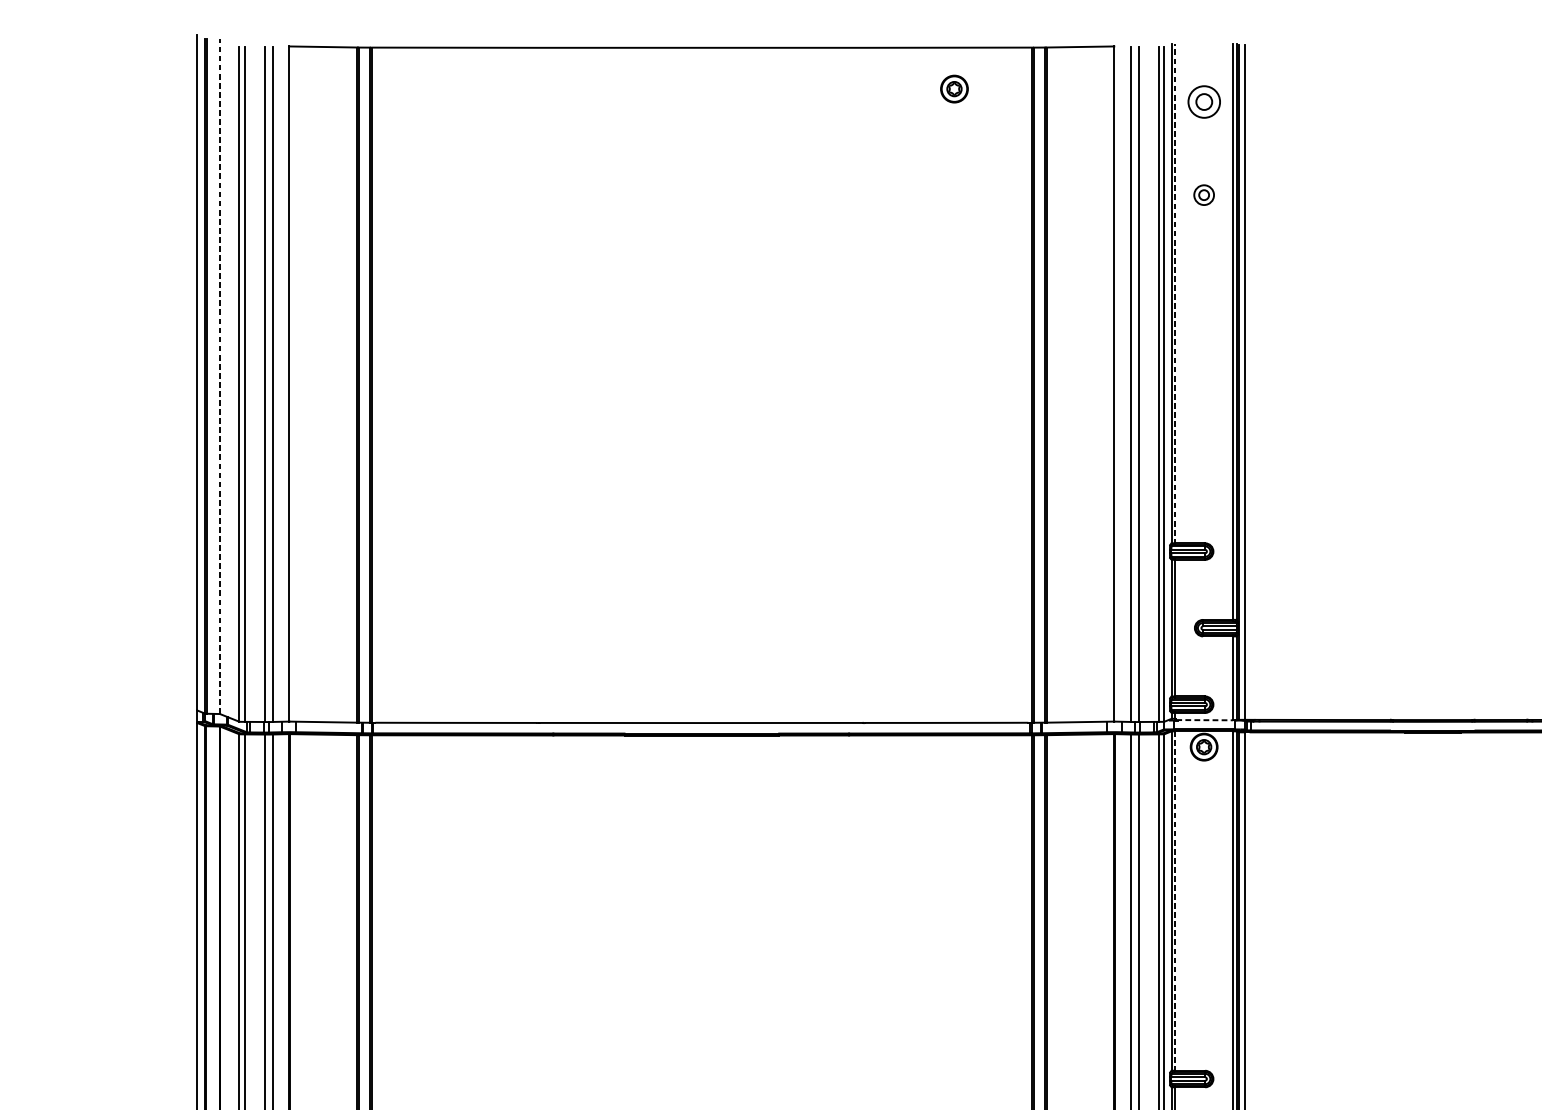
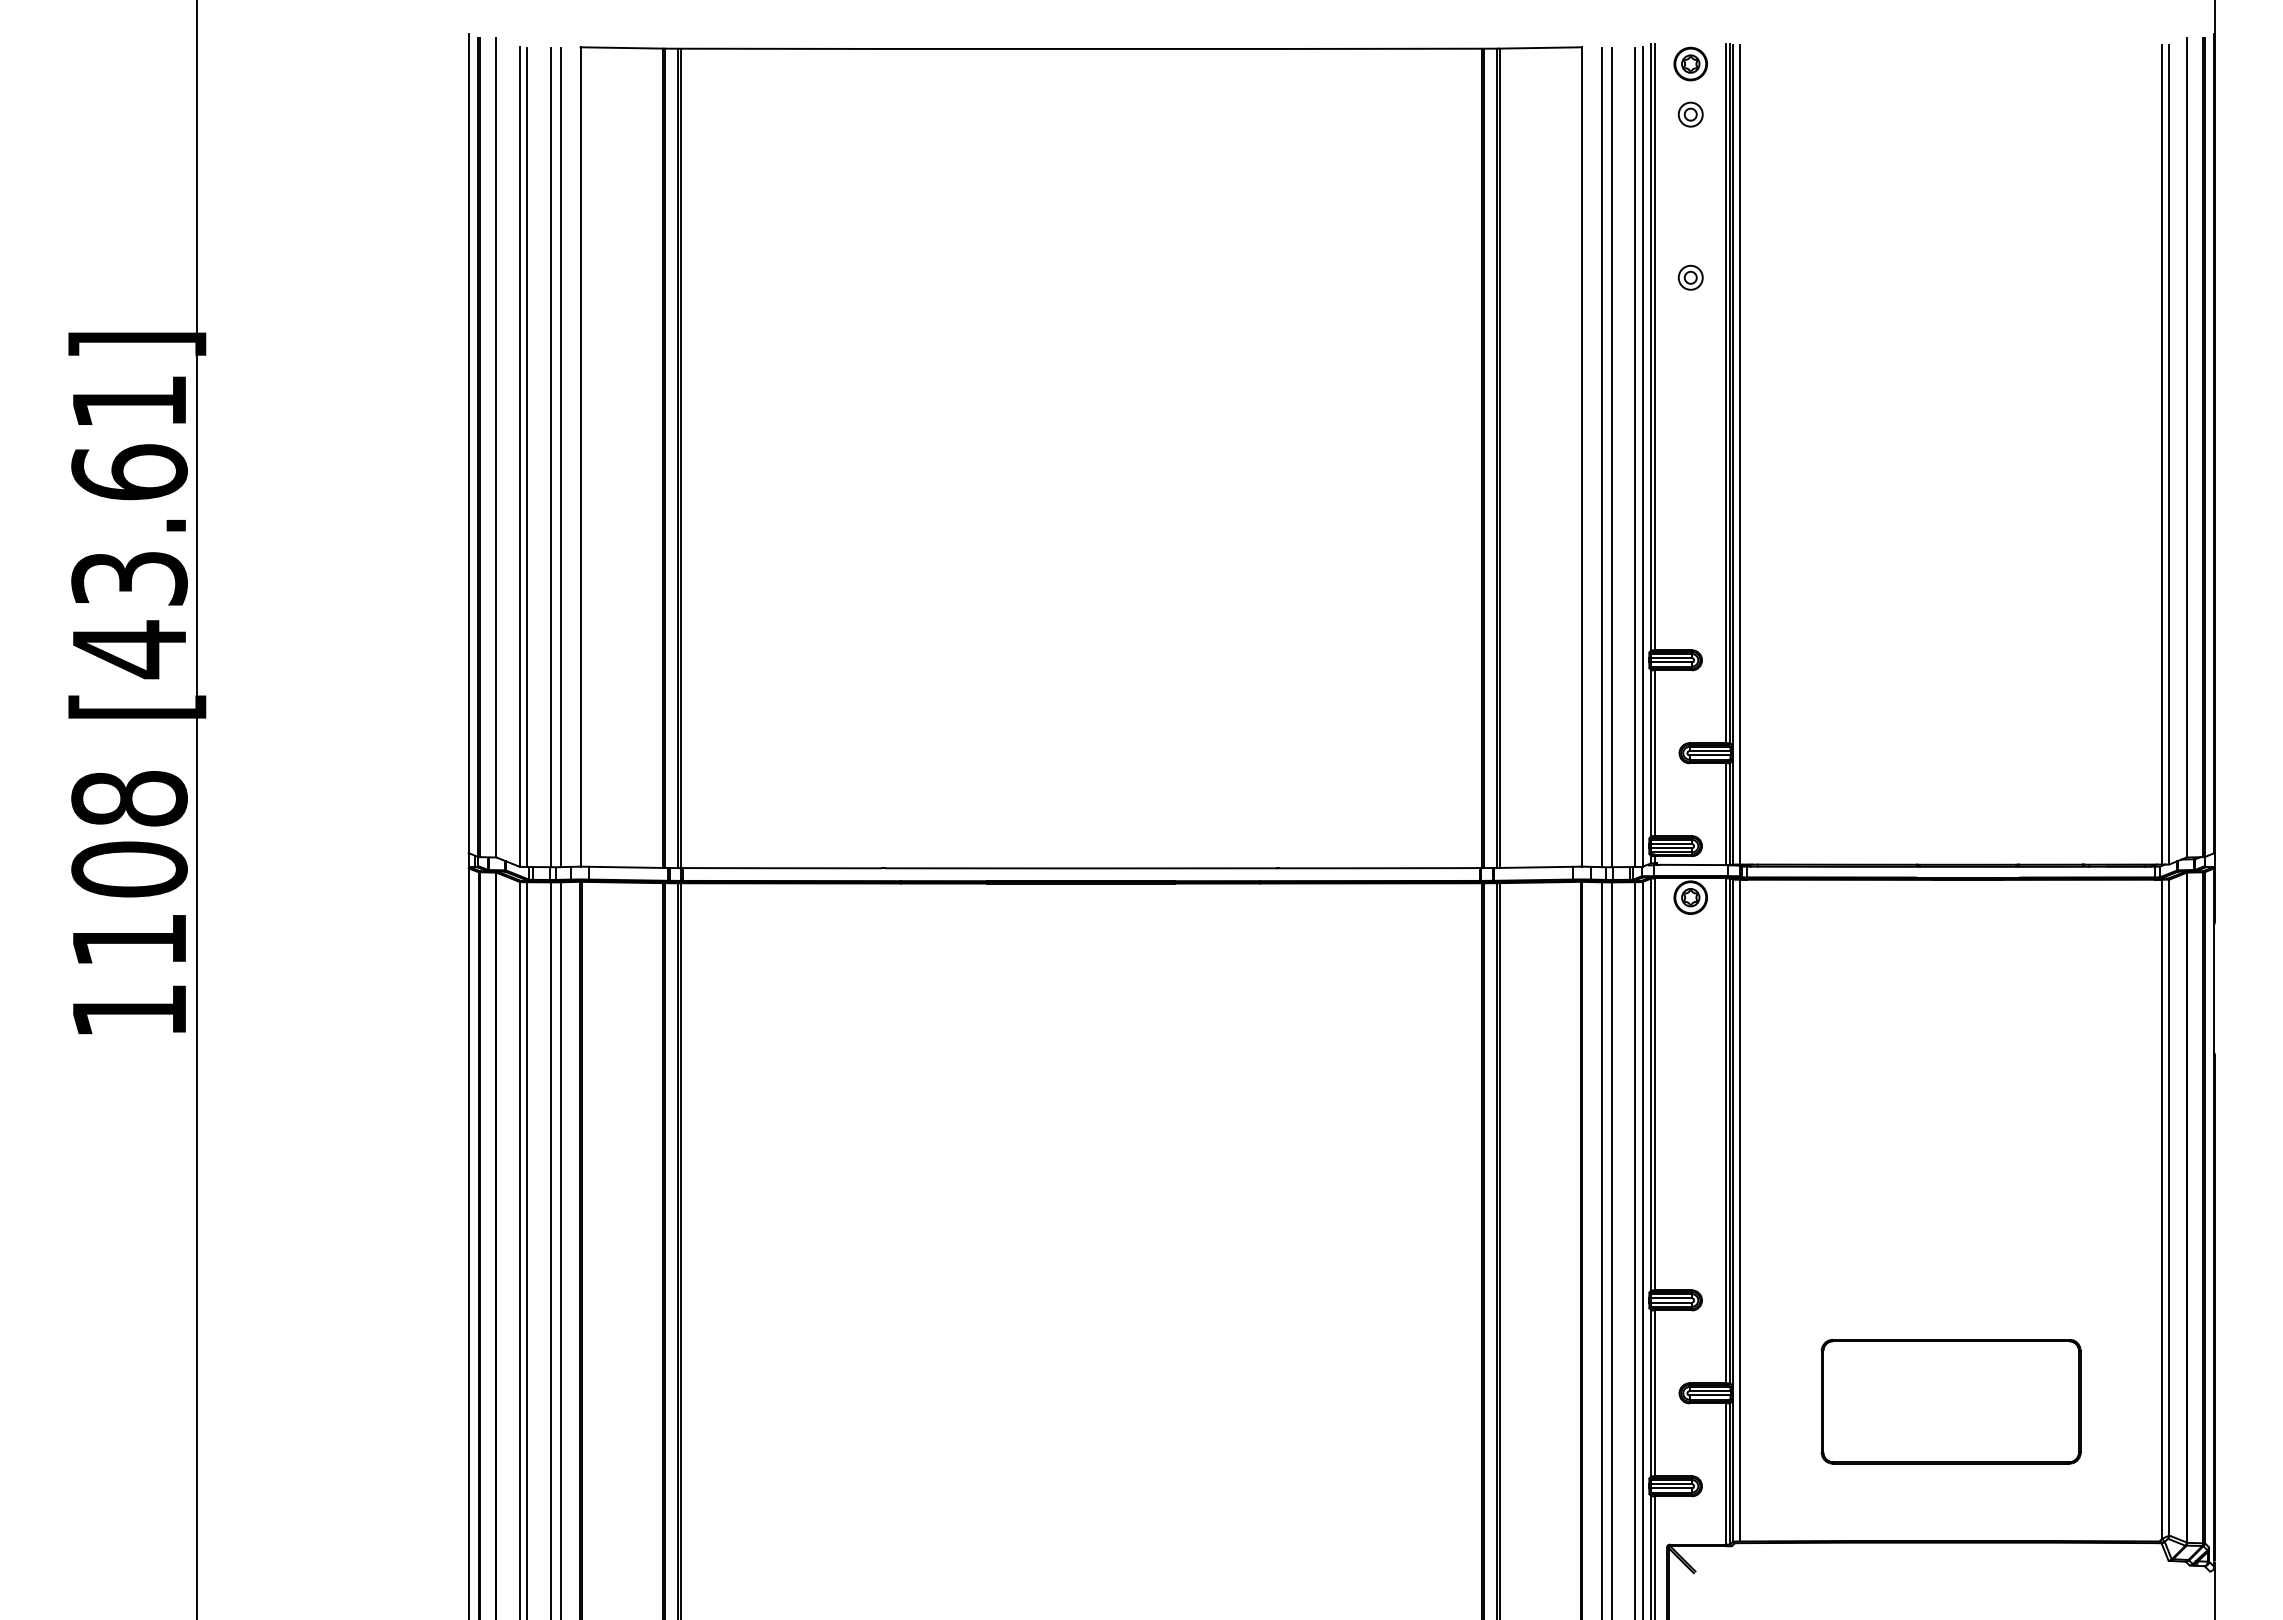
part: (954, 88) -> (1690, 63), moved
part: (1203, 101) -> (1690, 114), size x0.62
part: (1203, 194) -> (1690, 277), moved
line: (1175, 293) -> (1655, 347), dashed -> solid
line: (220, 376) -> (496, 447), dashed -> solid
line: (1204, 719) -> (1691, 864), dashed -> solid
line: (1175, 901) -> (1655, 1084), dashed -> solid

